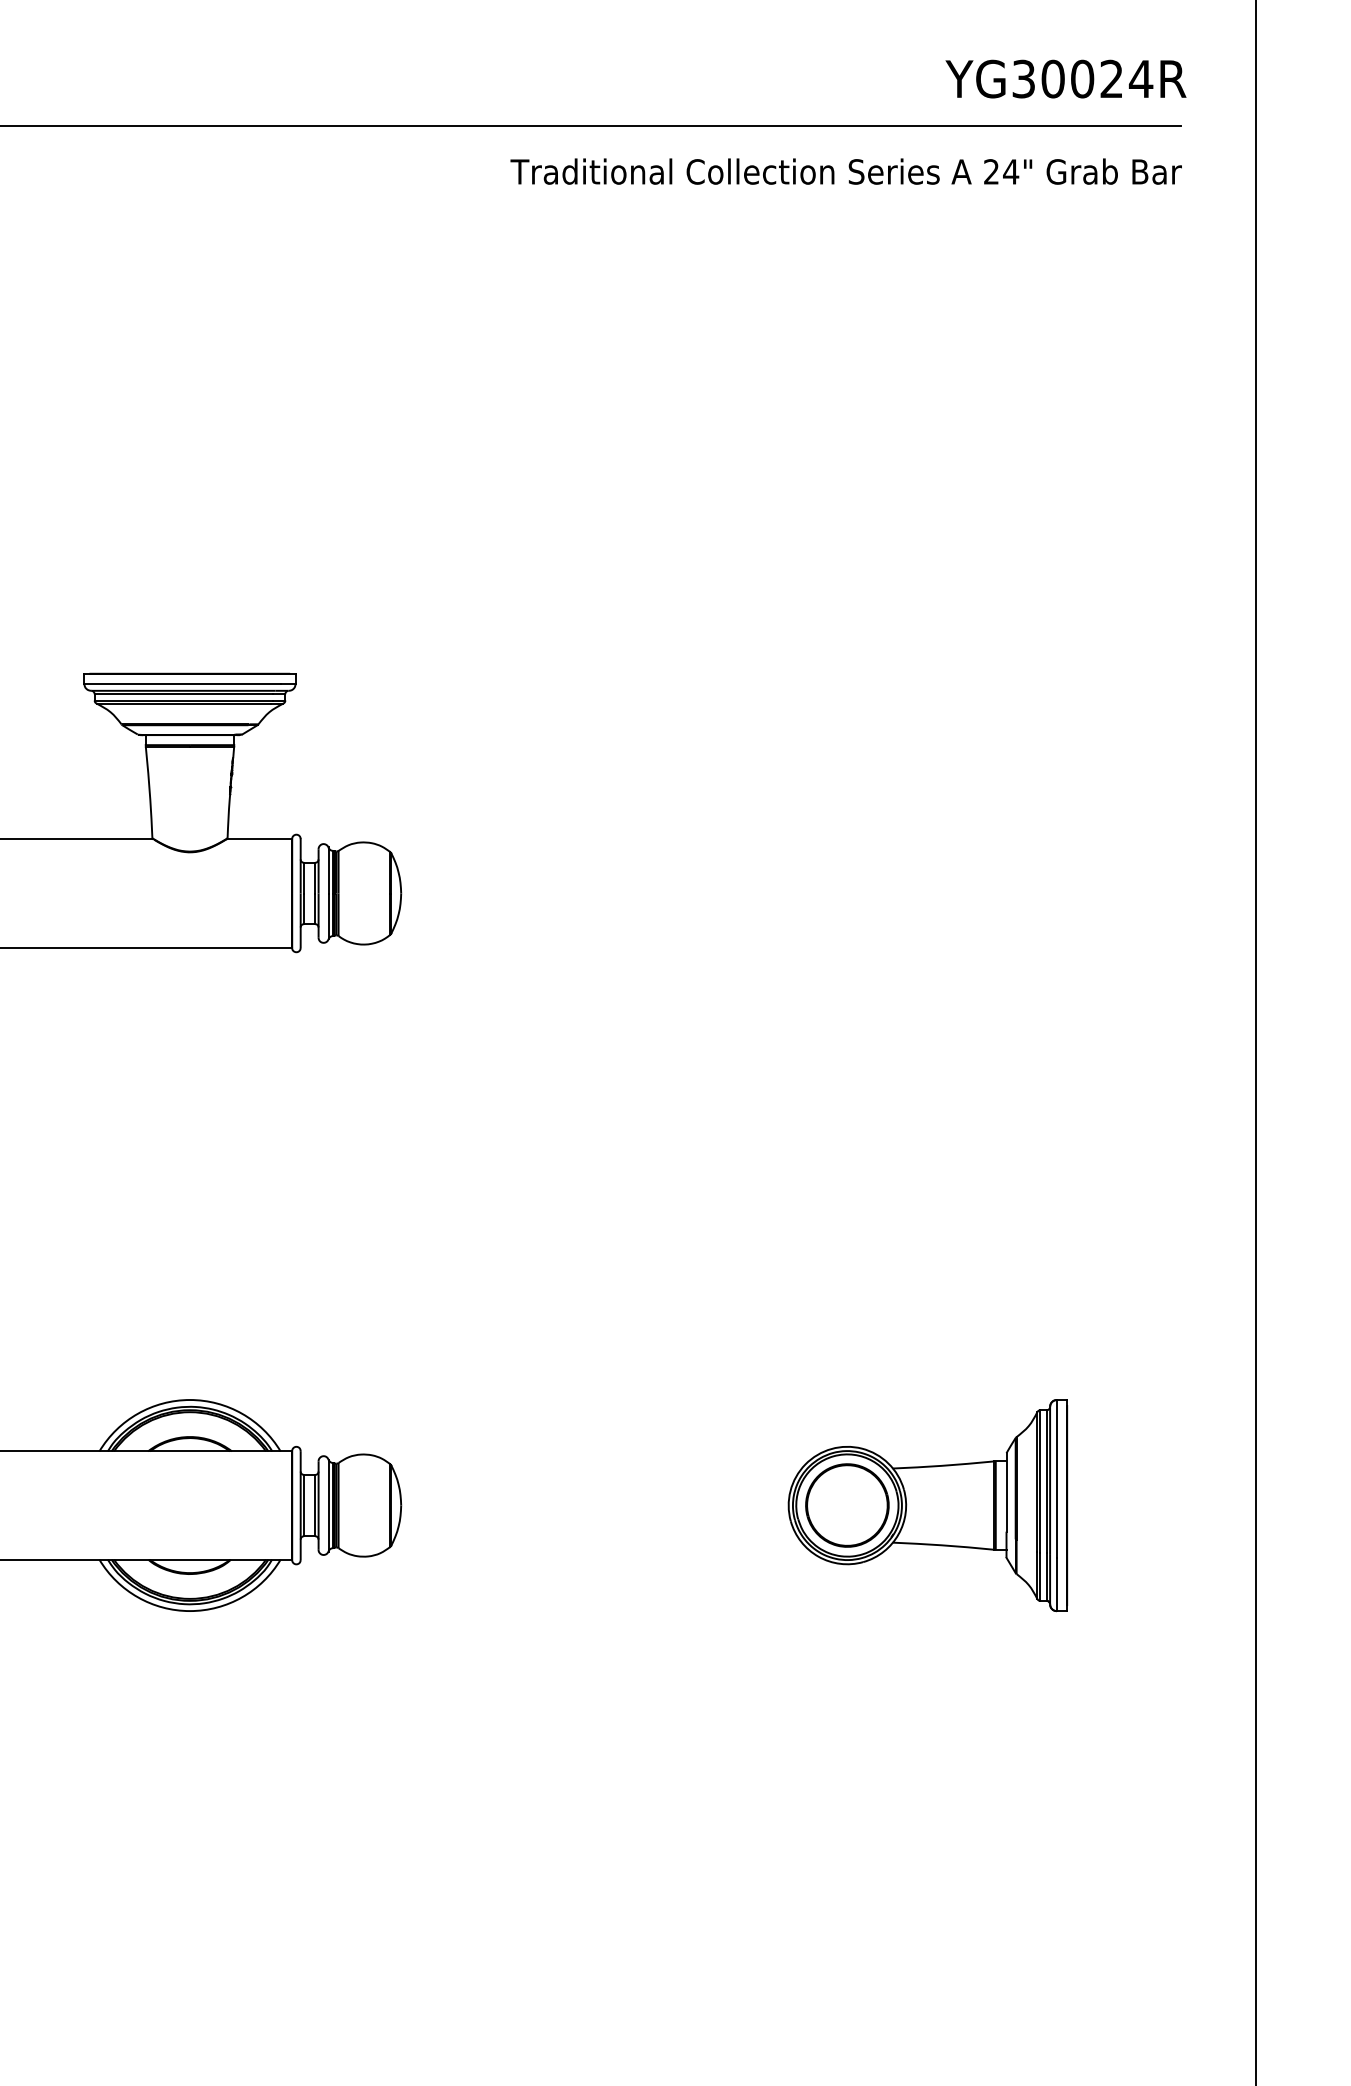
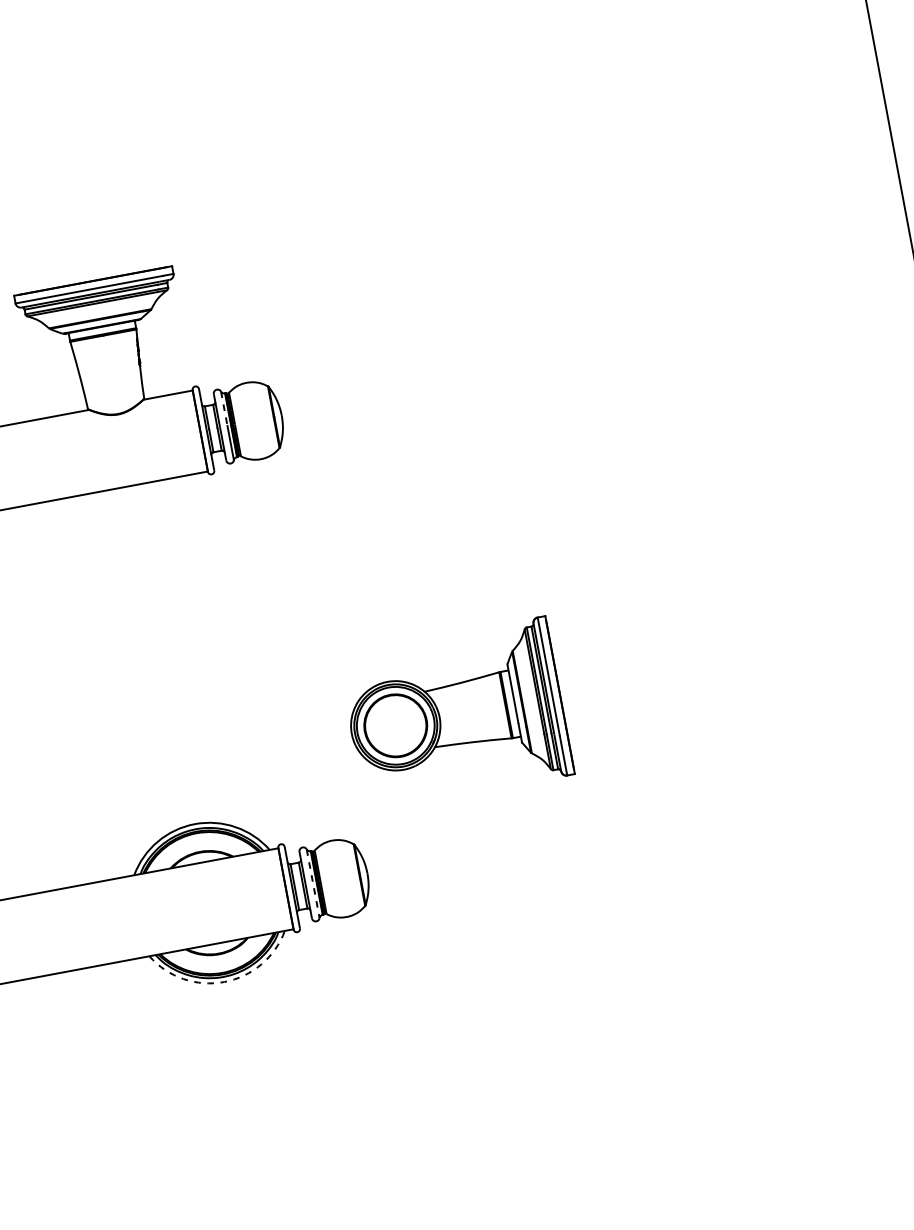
line: (328, 870) -> (224, 408), solid -> dashed
line: (328, 1505) -> (313, 883), solid -> dashed
part: (927, 1505) -> (455, 714), moved
arc: (190, 1611) -> (224, 982), solid -> dashed

